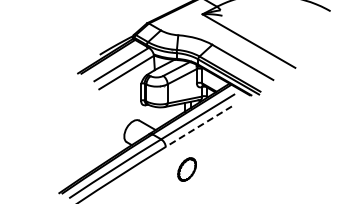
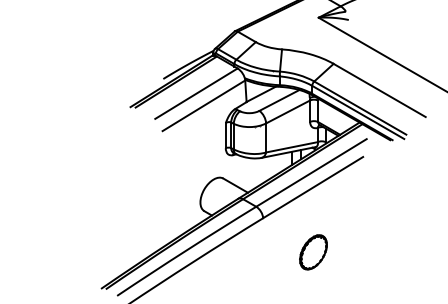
line: (198, 126) -> (312, 187), dashed -> solid
part: (186, 169) -> (312, 252), moved

